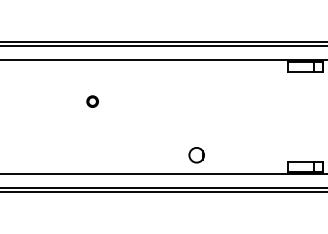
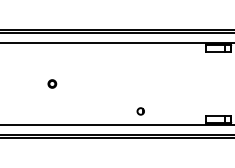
part: (92, 100) -> (52, 83), moved
part: (196, 155) -> (140, 111), size x0.62

